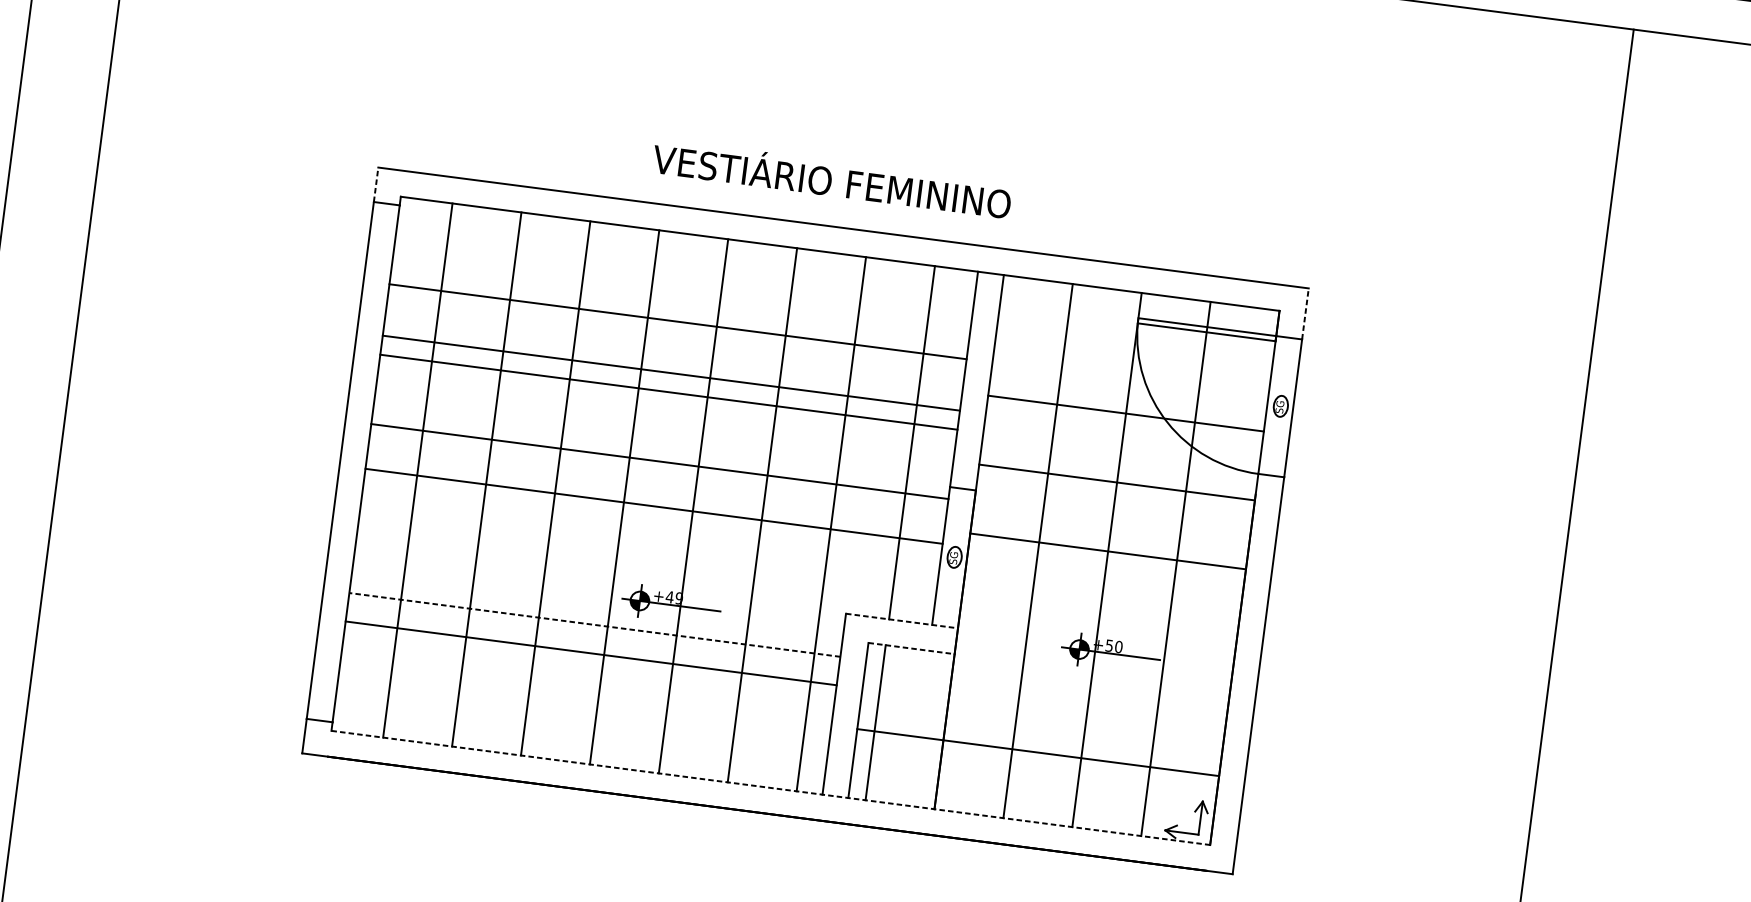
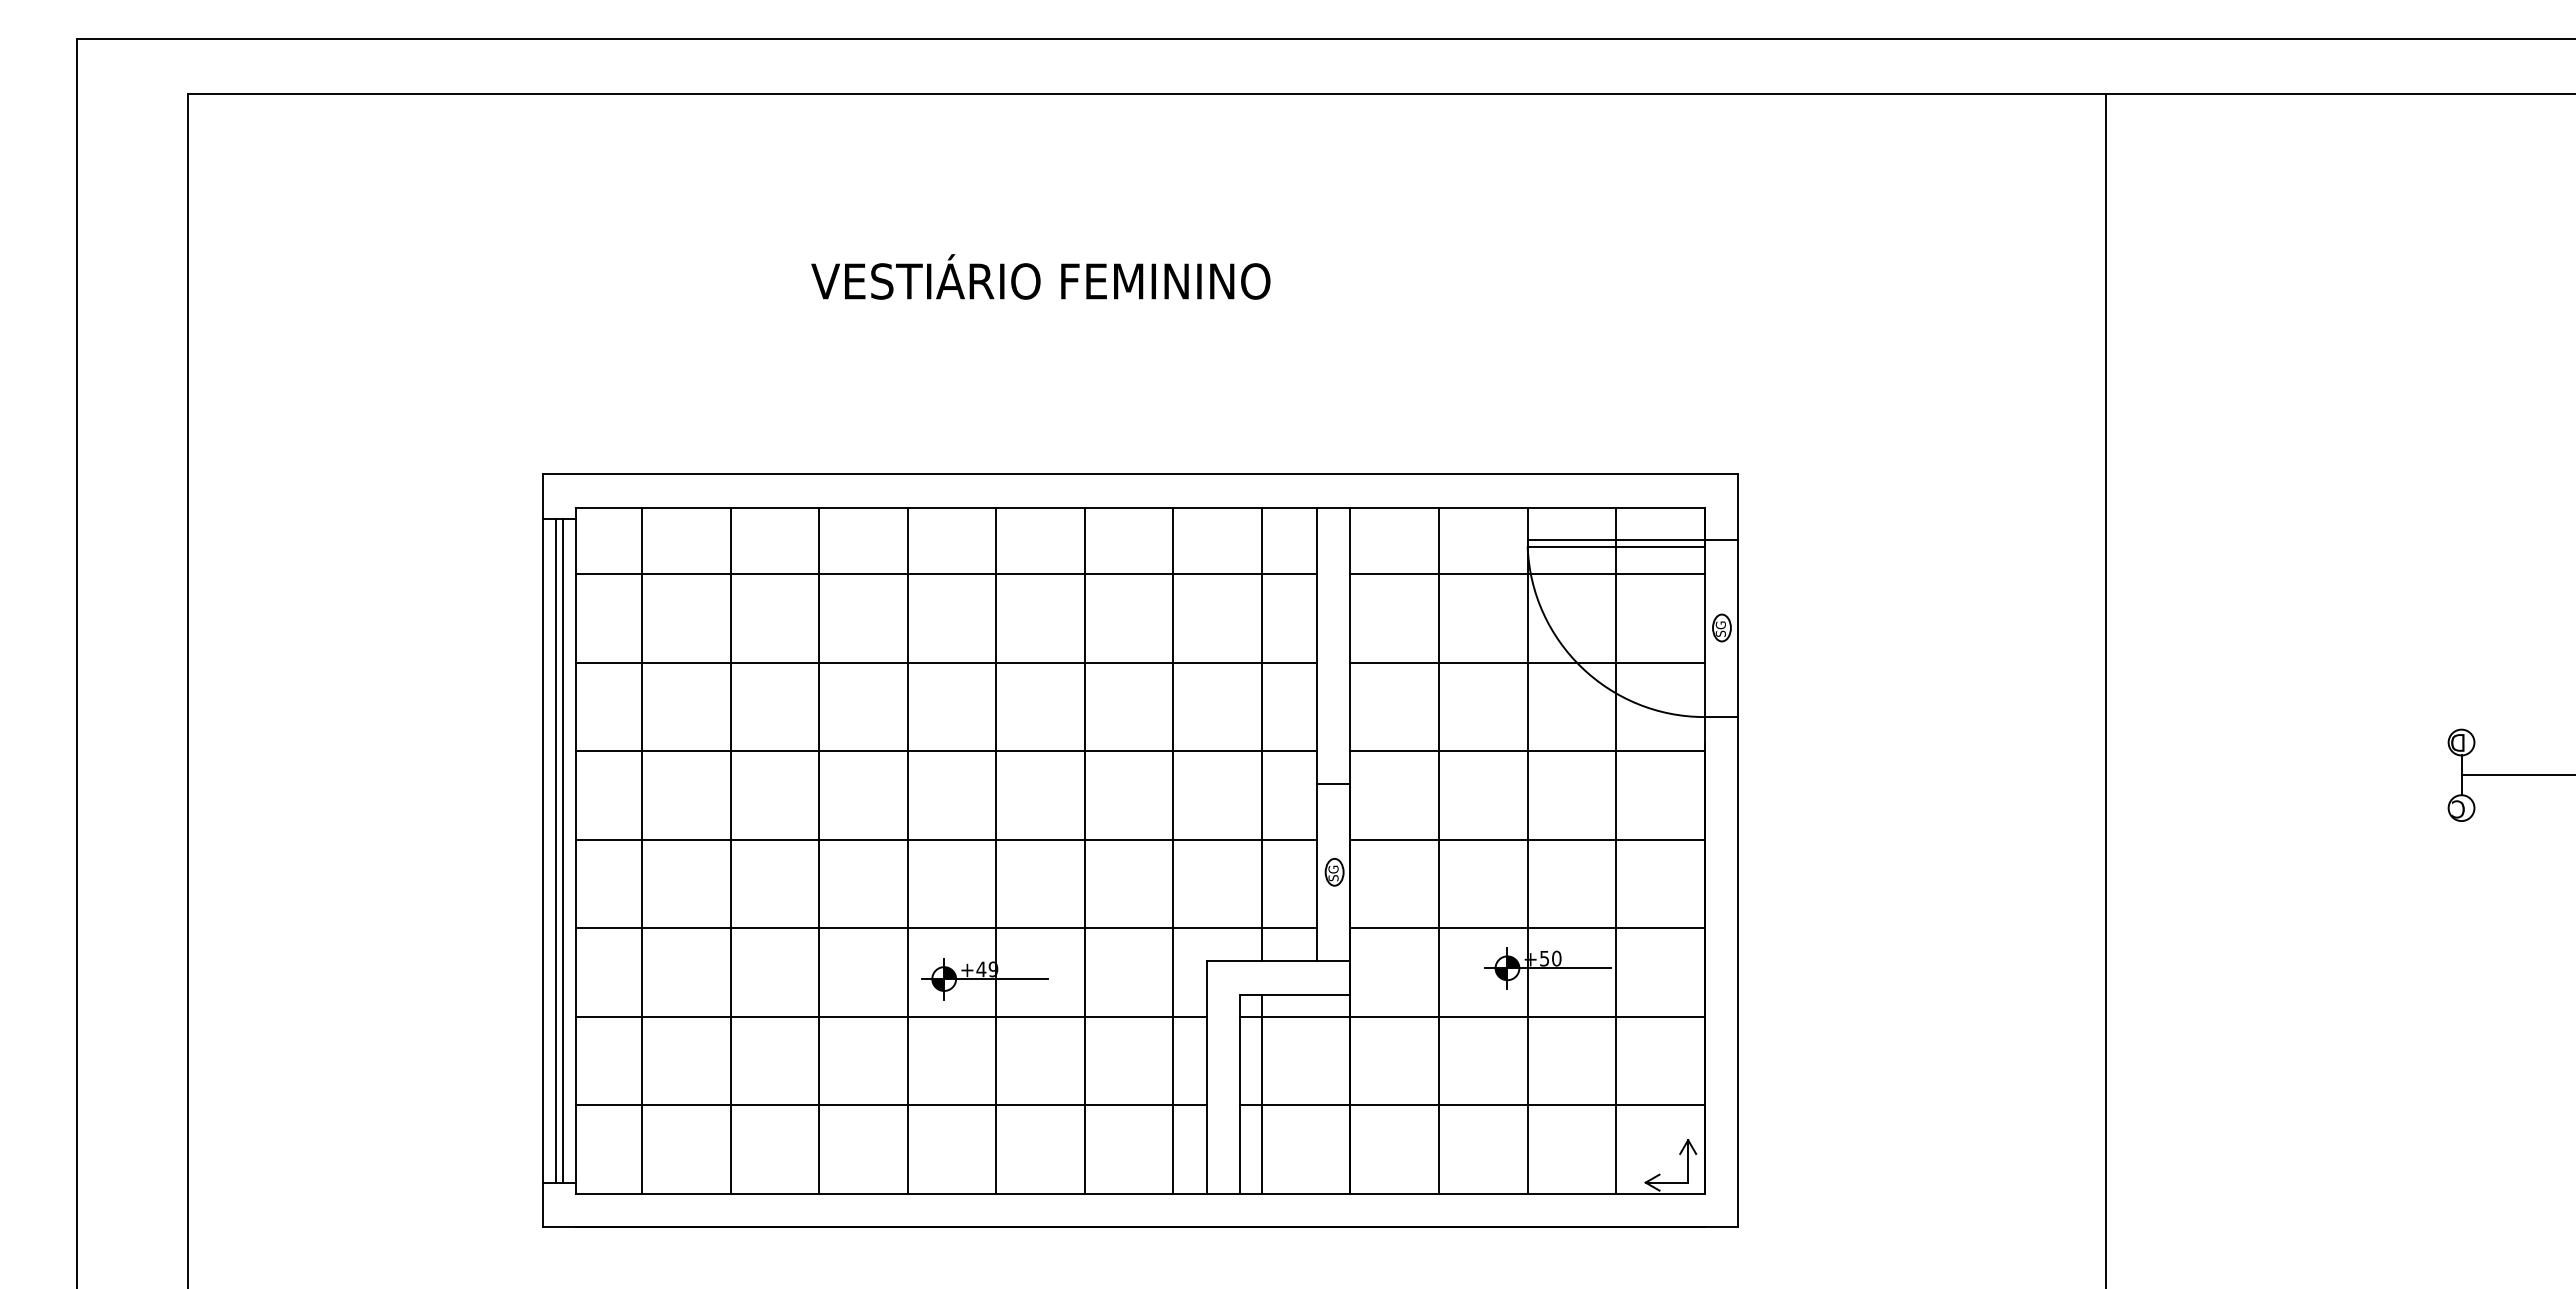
text: (832, 178) -> (1040, 276), moved
line: (376, 184) -> (542, 496), dashed -> solid
line: (1305, 314) -> (1737, 507), dashed -> solid
line: (677, 322) -> (946, 574), moved
line: (1134, 345) -> (1527, 574), added
line: (671, 373) -> (946, 751), moved
line: (668, 392) -> (946, 662), moved
line: (350, 461) -> (555, 850), added
line: (659, 461) -> (946, 839), moved
line: (355, 462) -> (562, 850), added
line: (654, 506) -> (946, 928), moved
line: (1099, 620) -> (1527, 928), added
line: (901, 621) -> (1278, 961), dashed -> solid
line: (594, 624) -> (890, 1016), dashed -> solid
line: (911, 648) -> (1295, 994), dashed -> solid
line: (590, 653) -> (890, 1105), moved
line: (1046, 683) -> (1471, 1016), added
line: (771, 787) -> (1140, 1193), dashed -> solid

